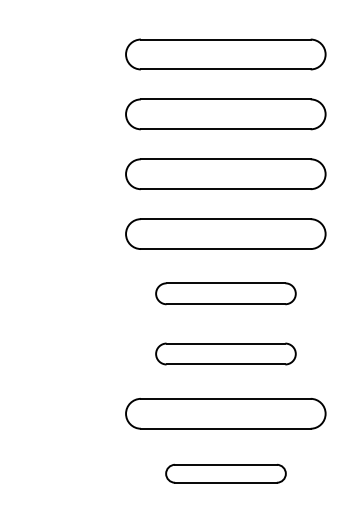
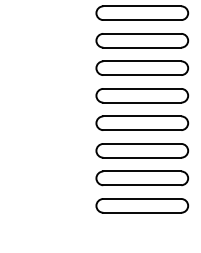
part: (226, 292) -> (142, 122), size x1.43
part: (226, 353) -> (142, 150), size x1.43
part: (226, 472) -> (142, 205), size x1.67

